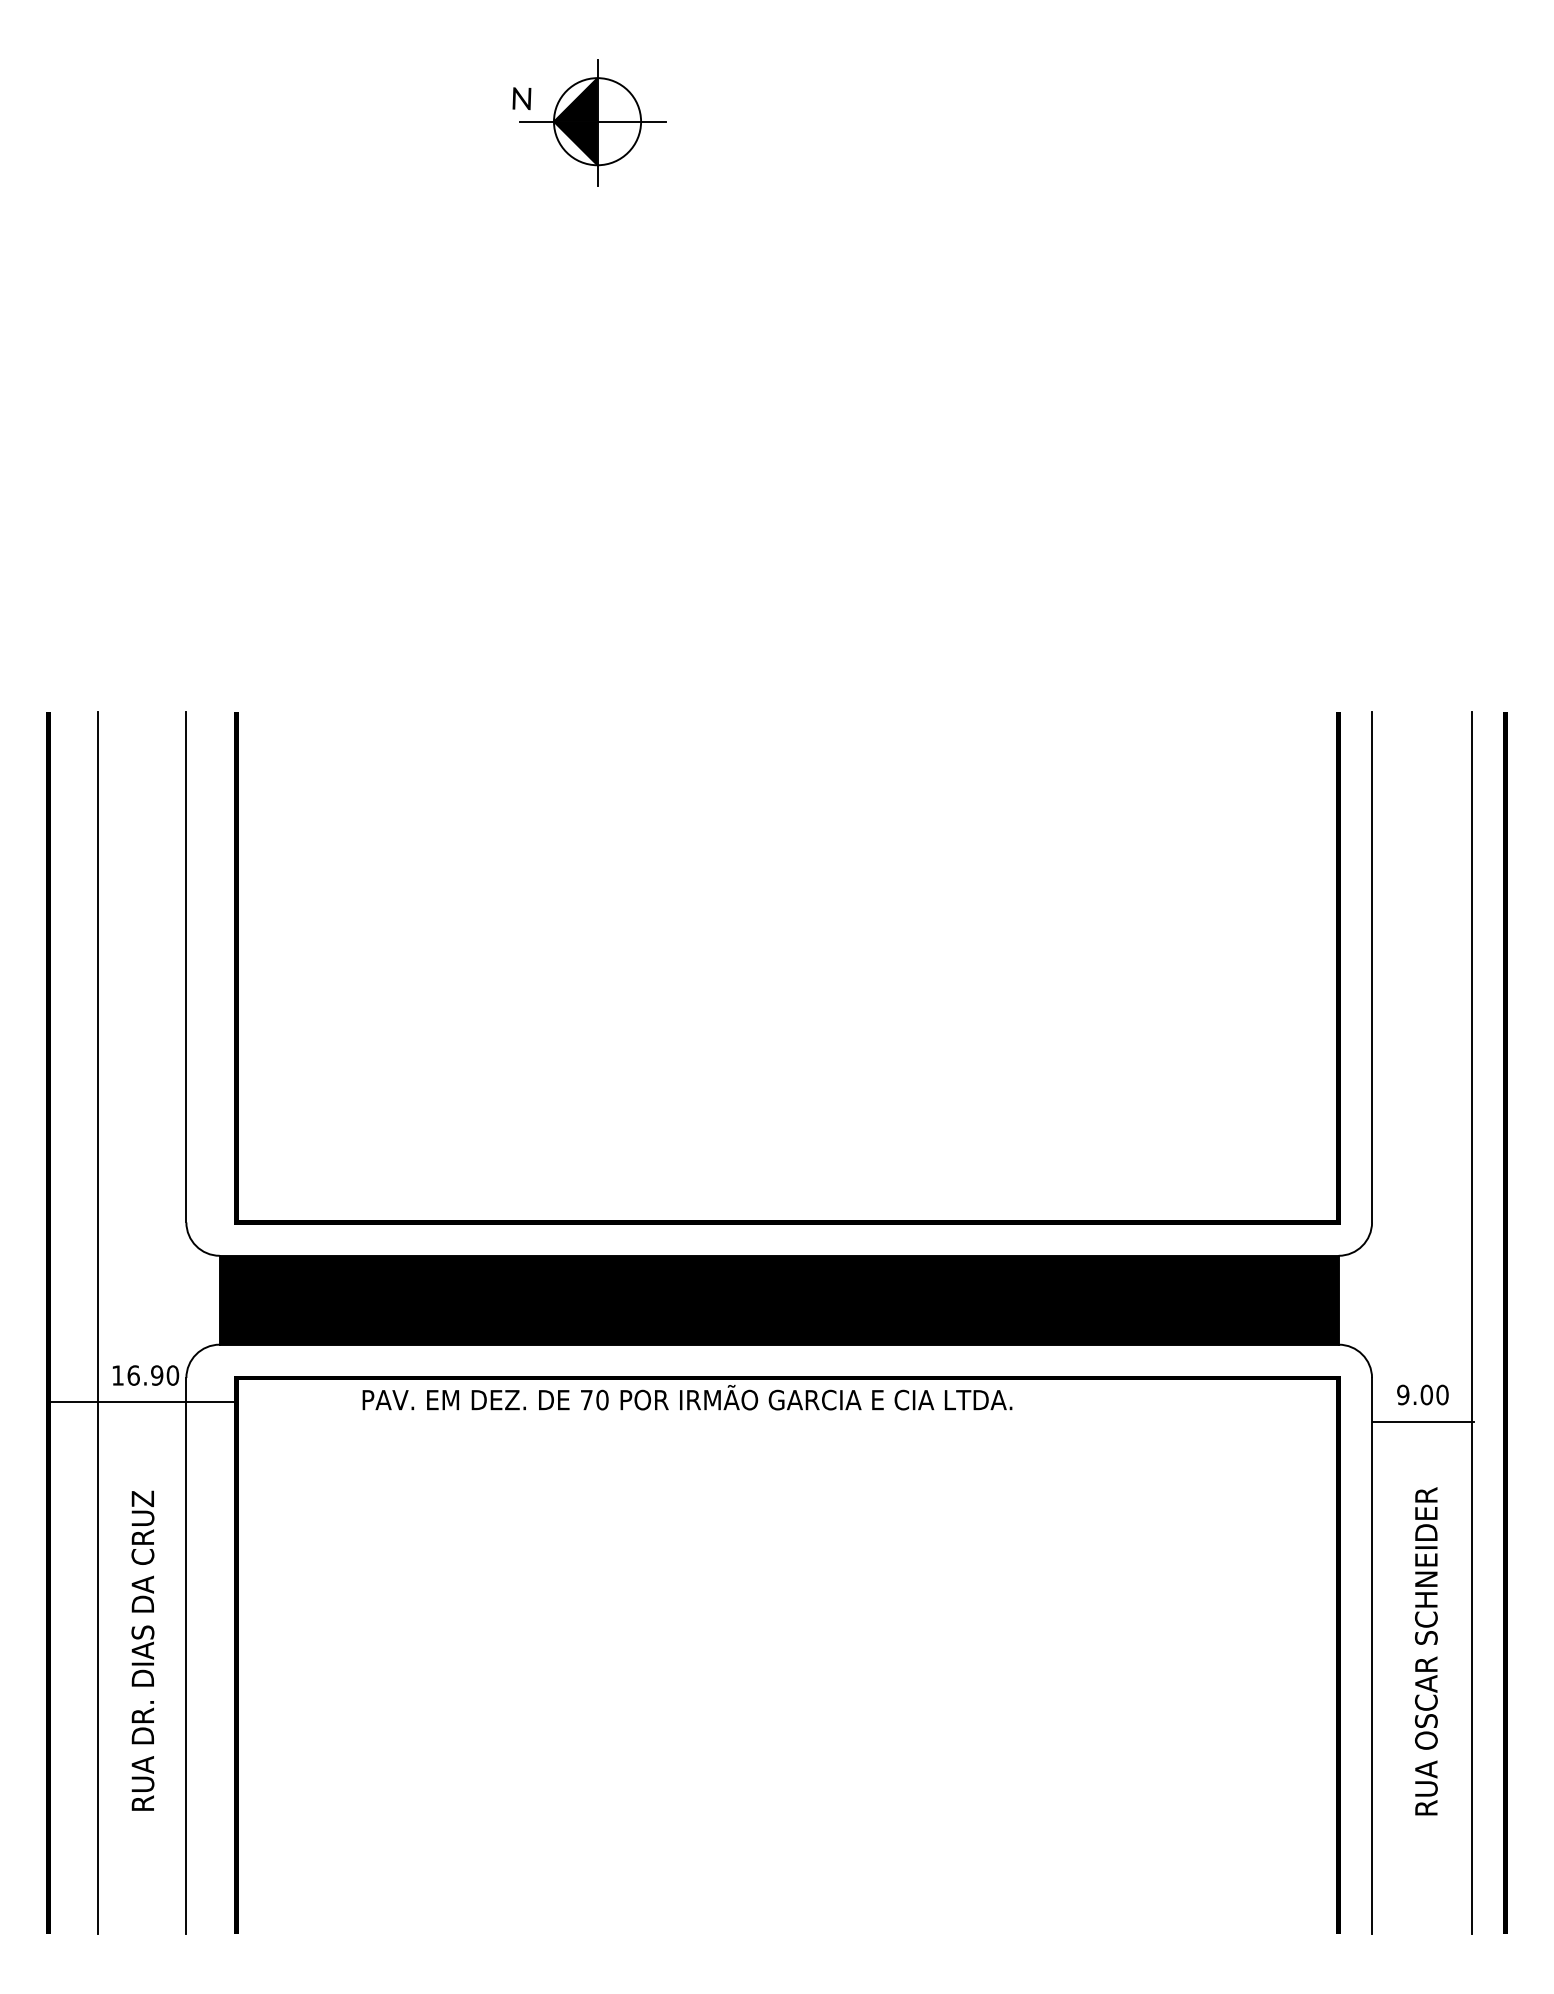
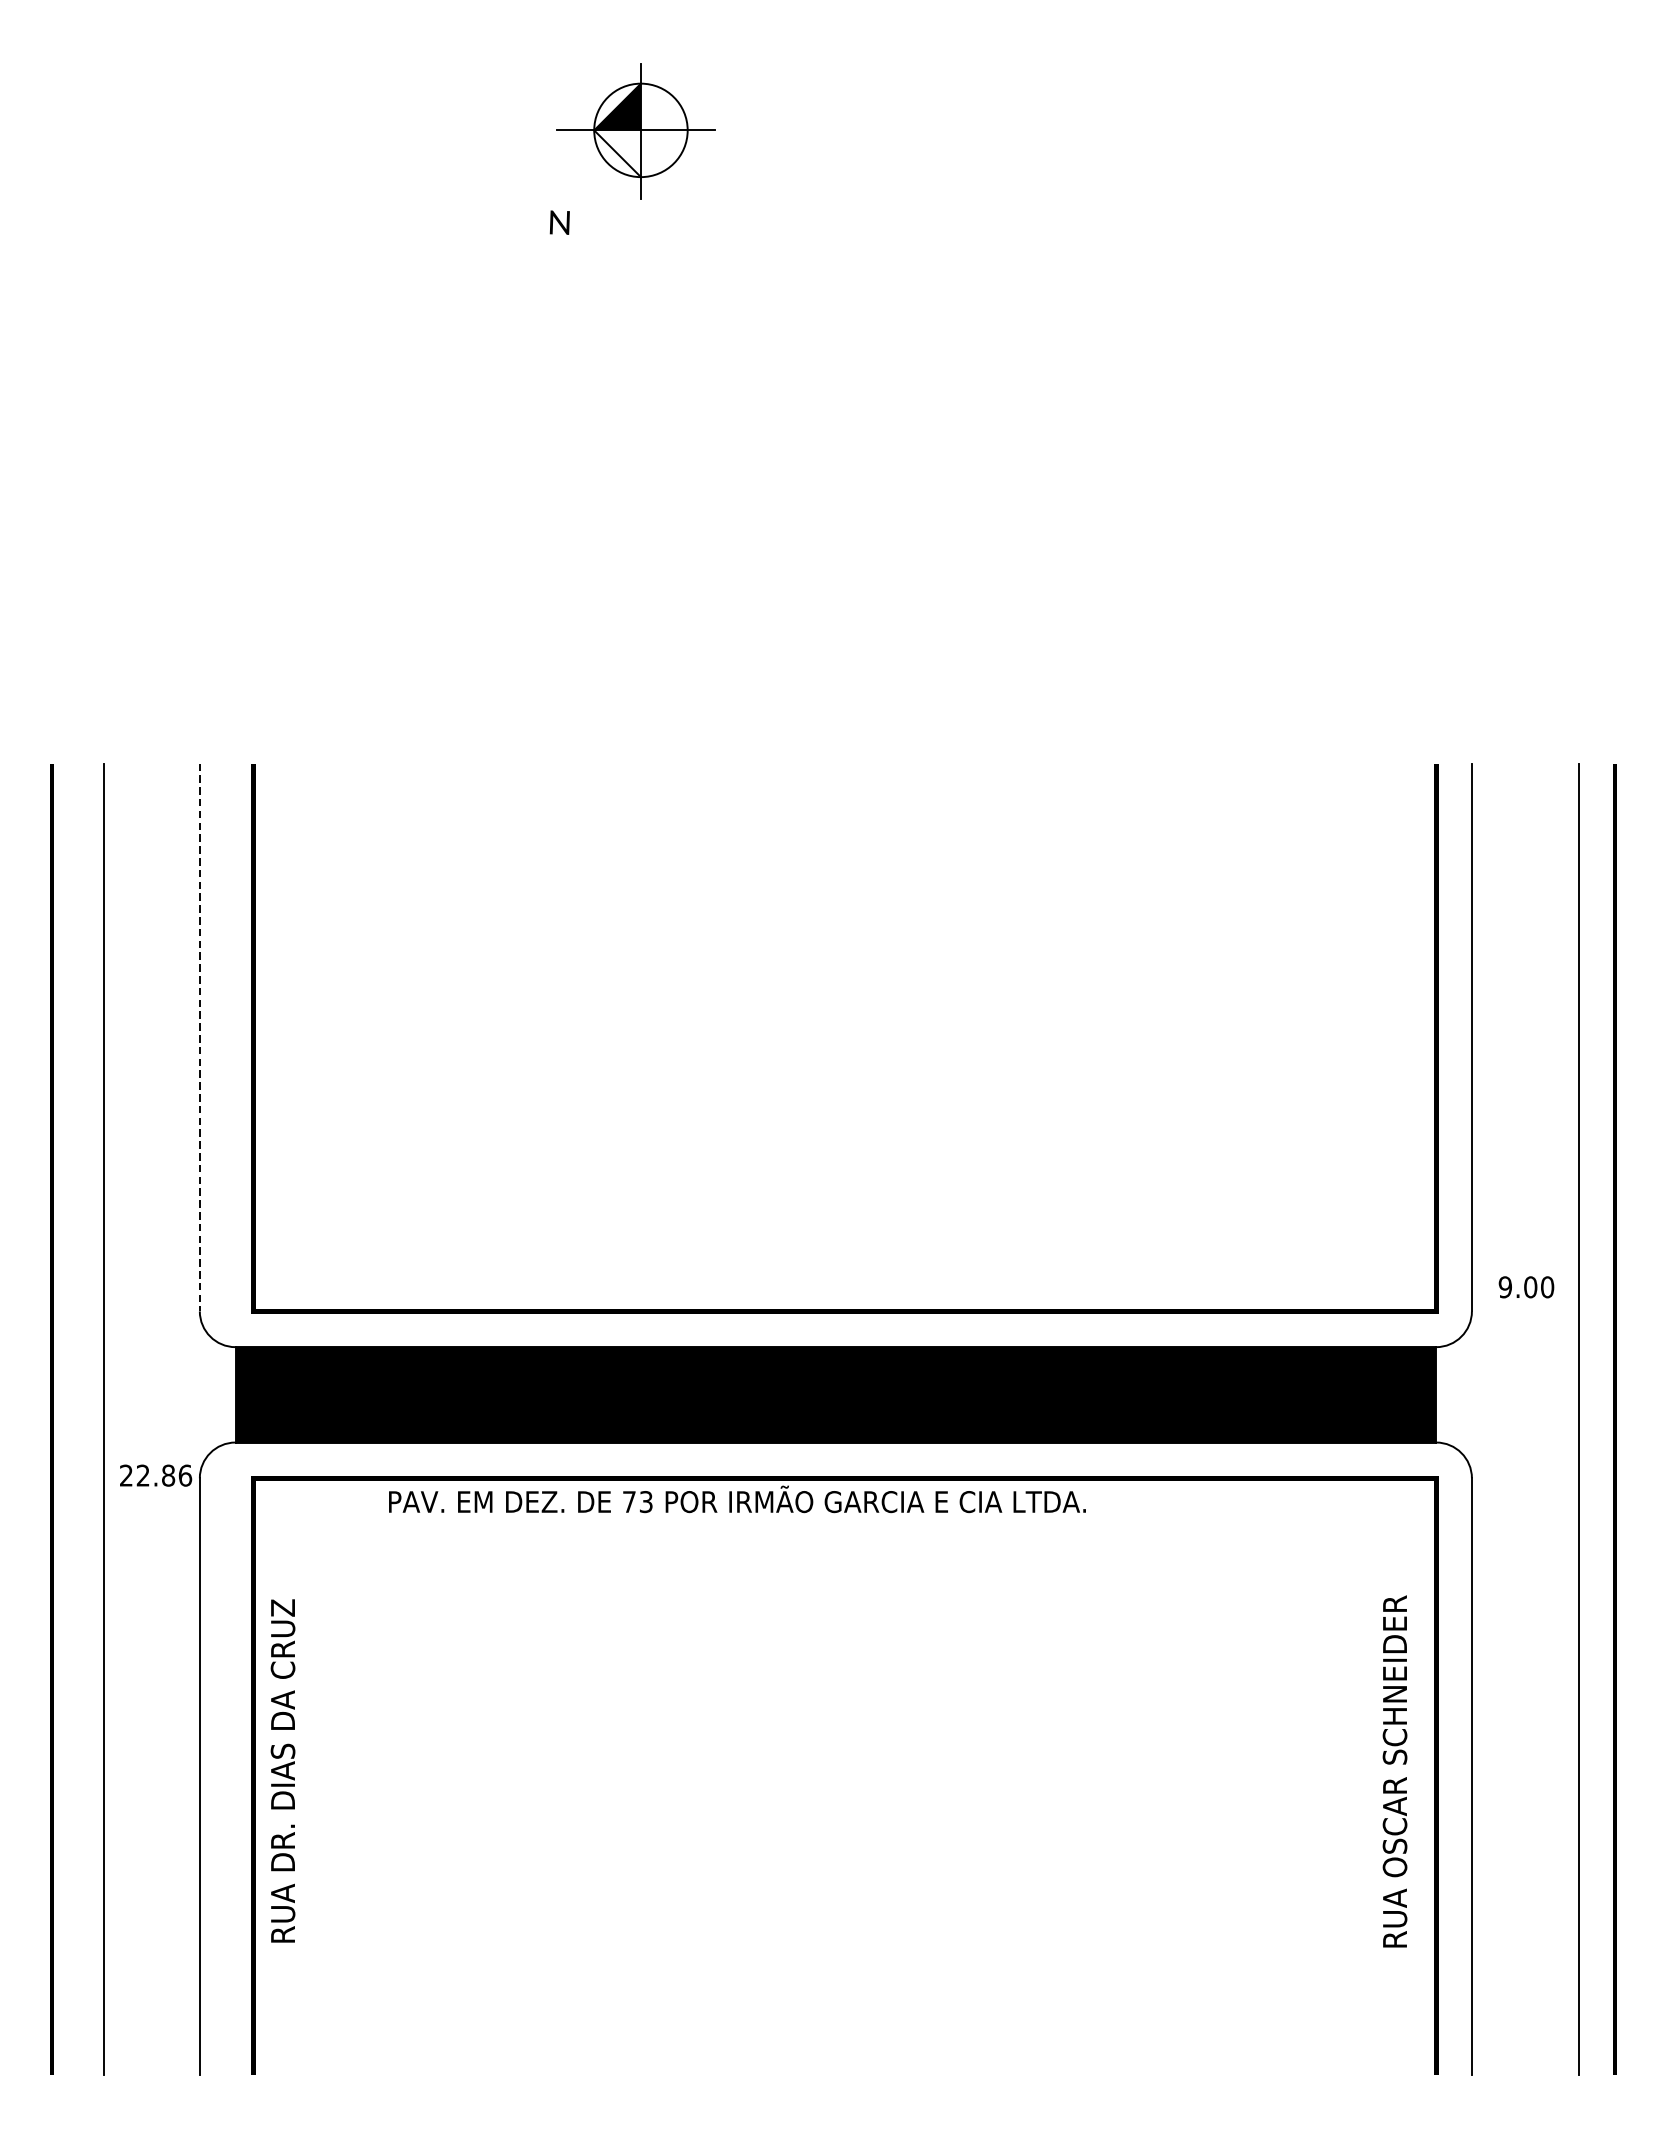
text: (521, 98) -> (559, 222), moved
fill: (575, 143) -> (617, 153), removed
line: (186, 967) -> (199, 1037), solid -> dashed
text: (145, 1375) -> (155, 1475), 16.90 -> 22.86
text: (1422, 1394) -> (1526, 1286), moved
text: (602, 1399) -> (646, 1501), 70 -> 73
line: (143, 1402) -> (153, 1504), removed
line: (1423, 1421) -> (1527, 1524), removed
text: (142, 1650) -> (282, 1770), moved
text: (1426, 1651) -> (1395, 1771), moved

